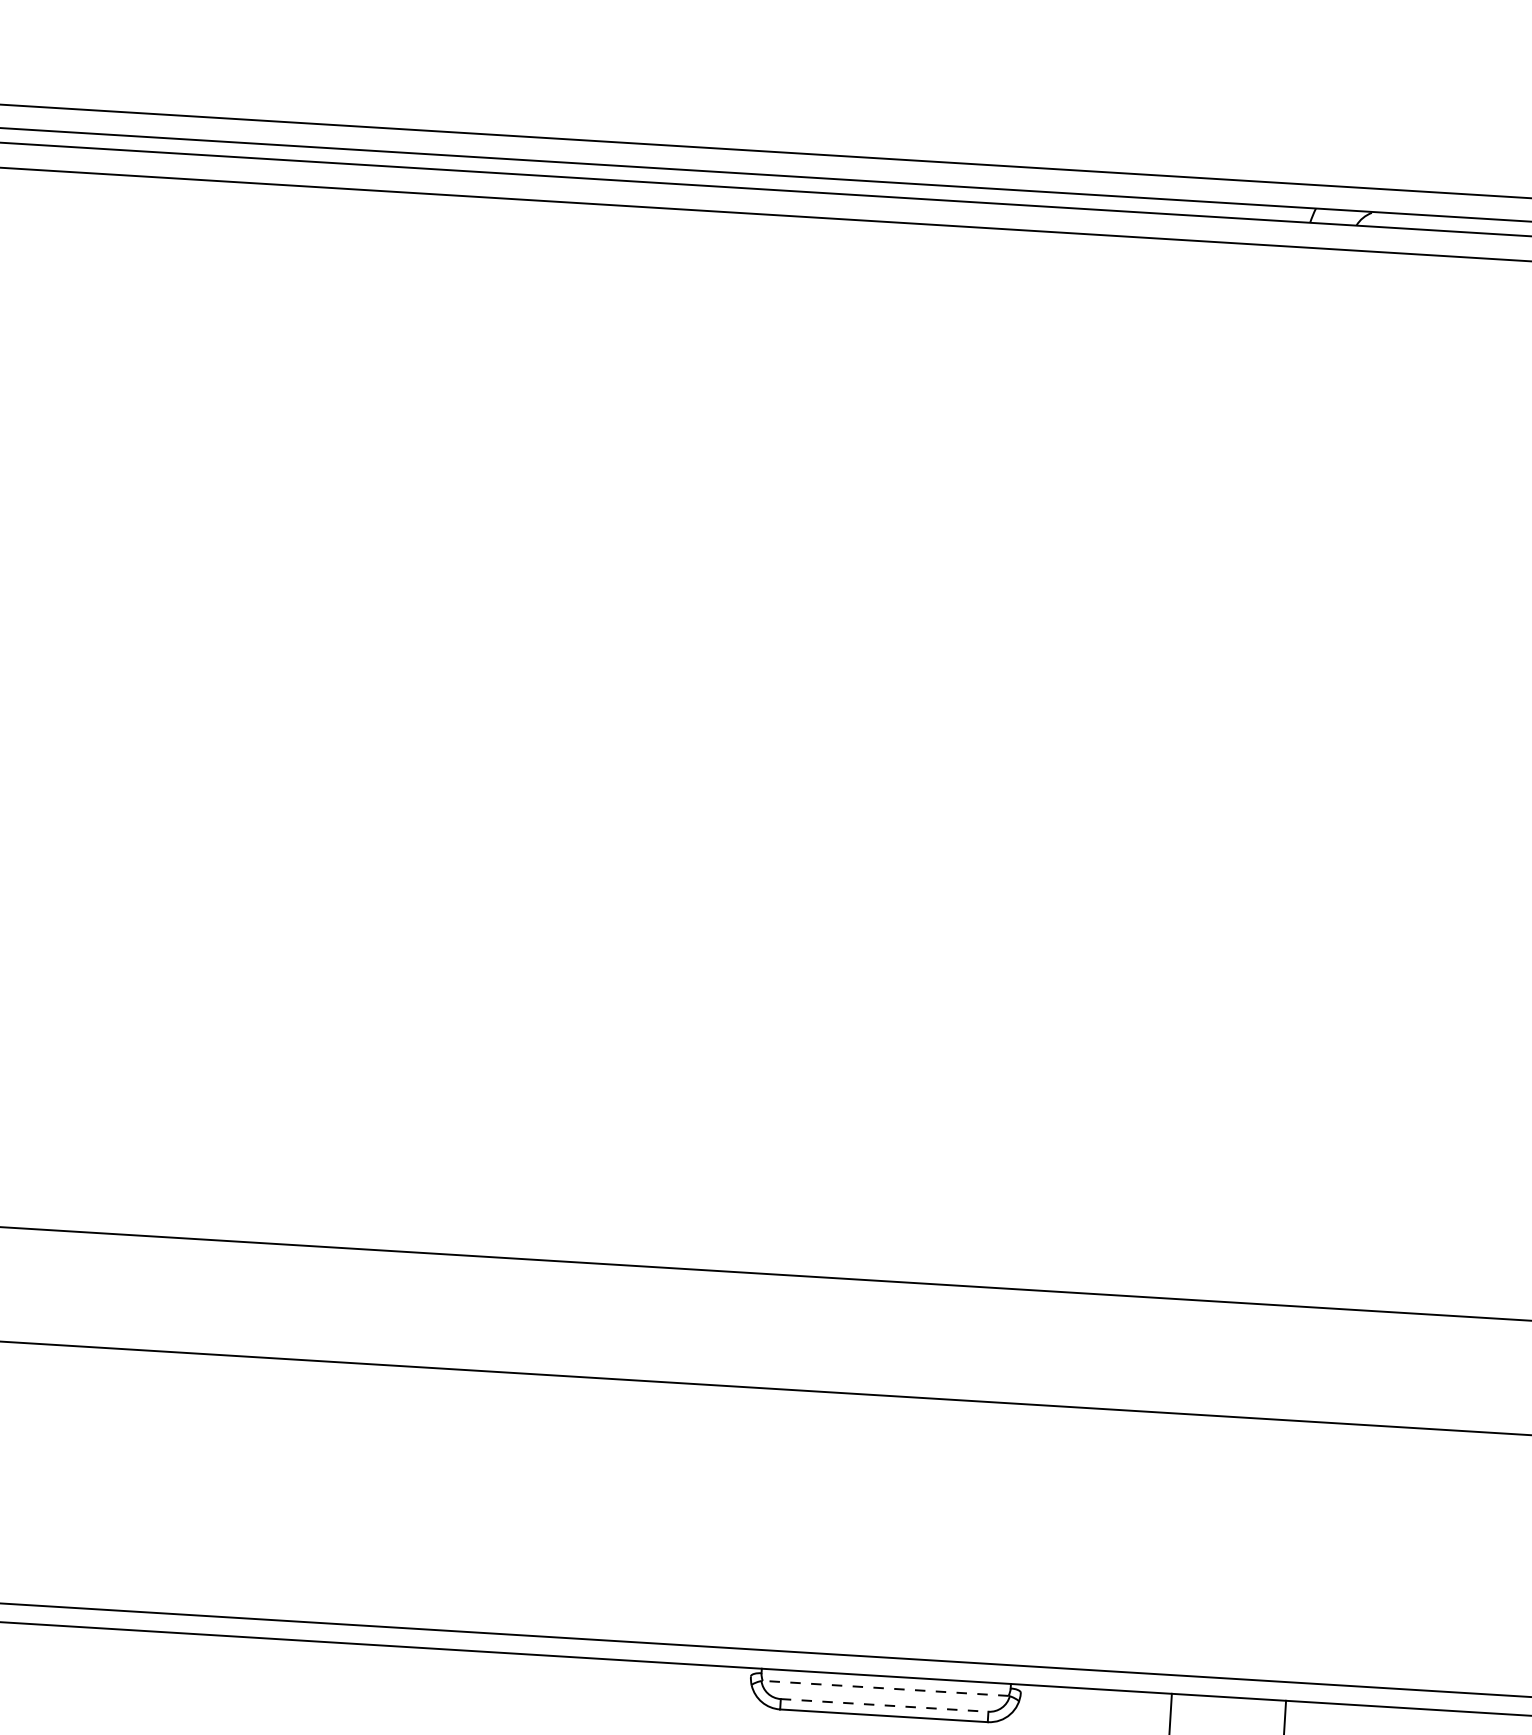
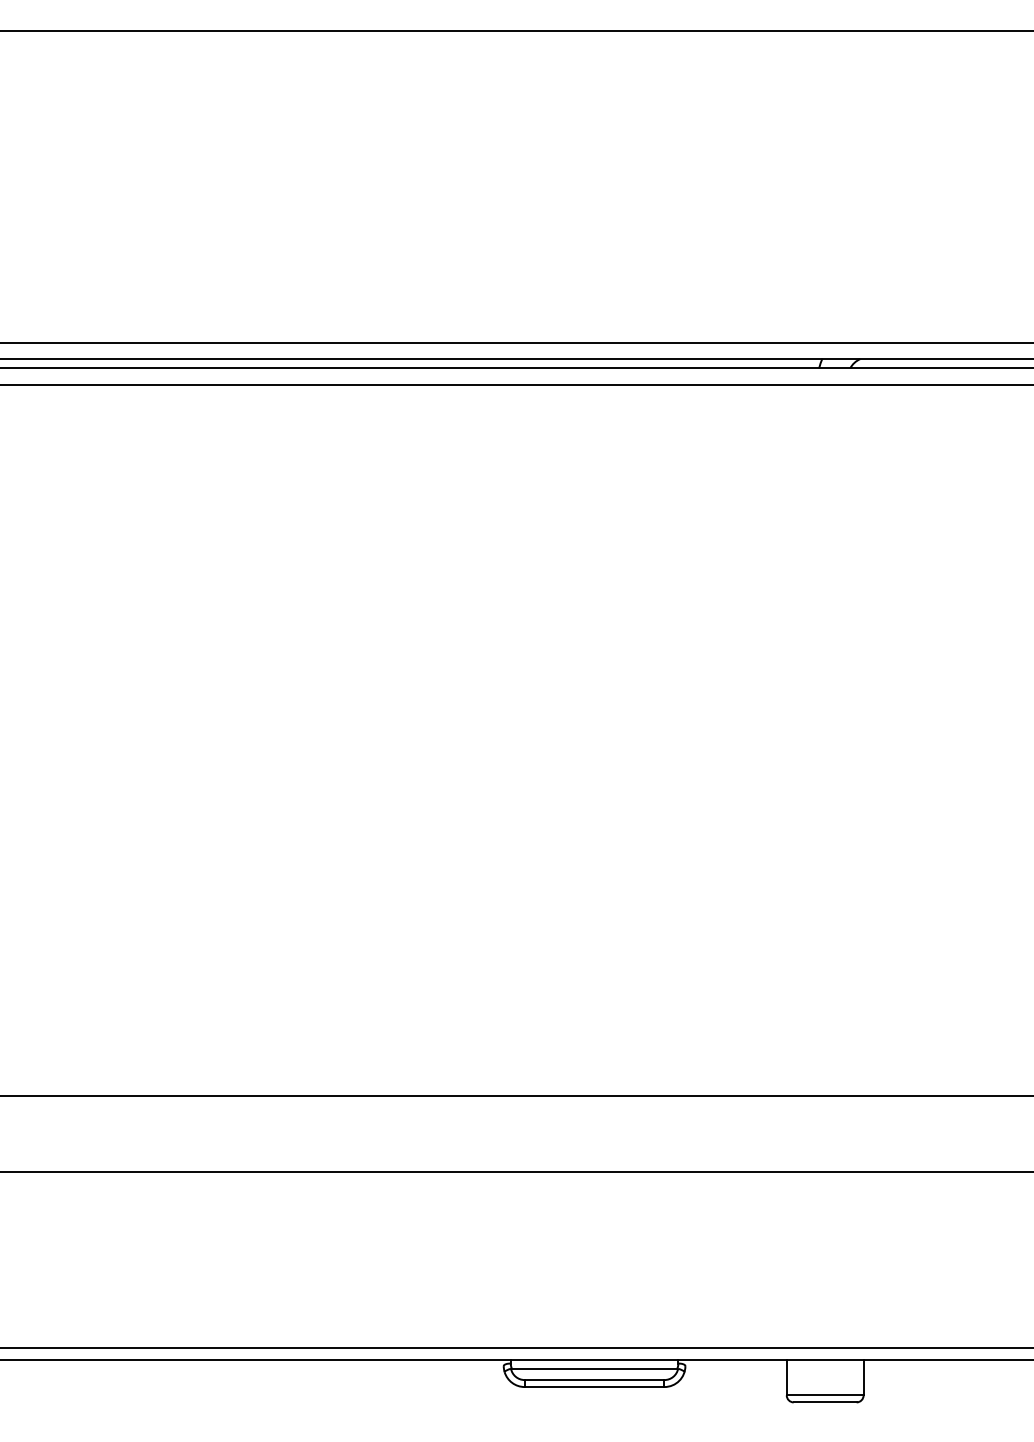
line: (885, 1688) -> (594, 1368), dashed -> solid
line: (884, 1706) -> (594, 1380), dashed -> solid

